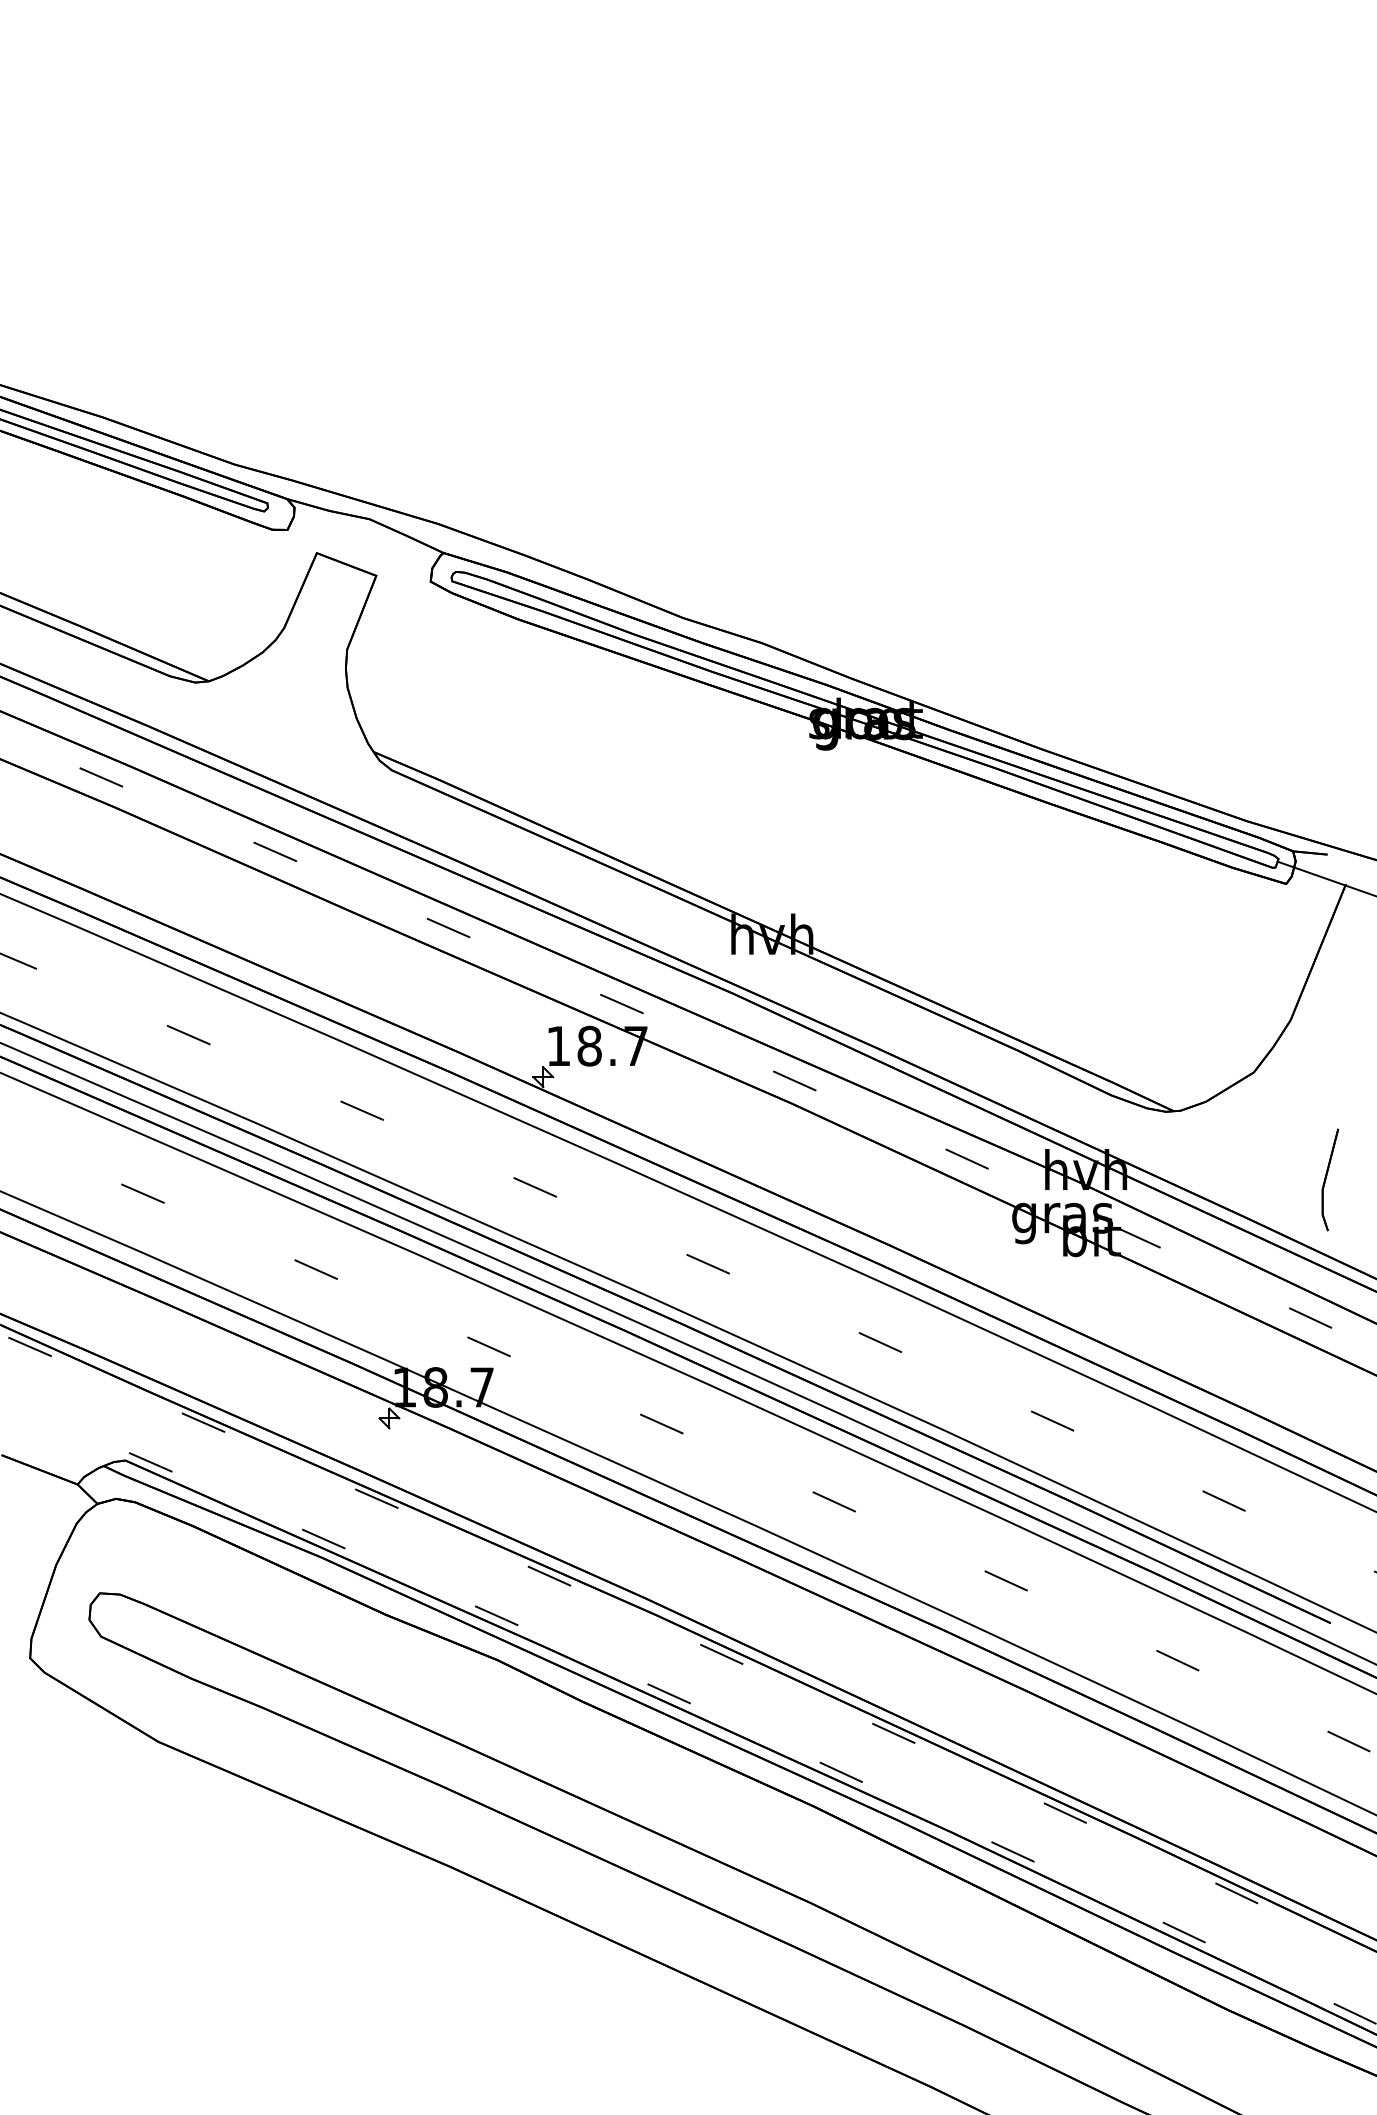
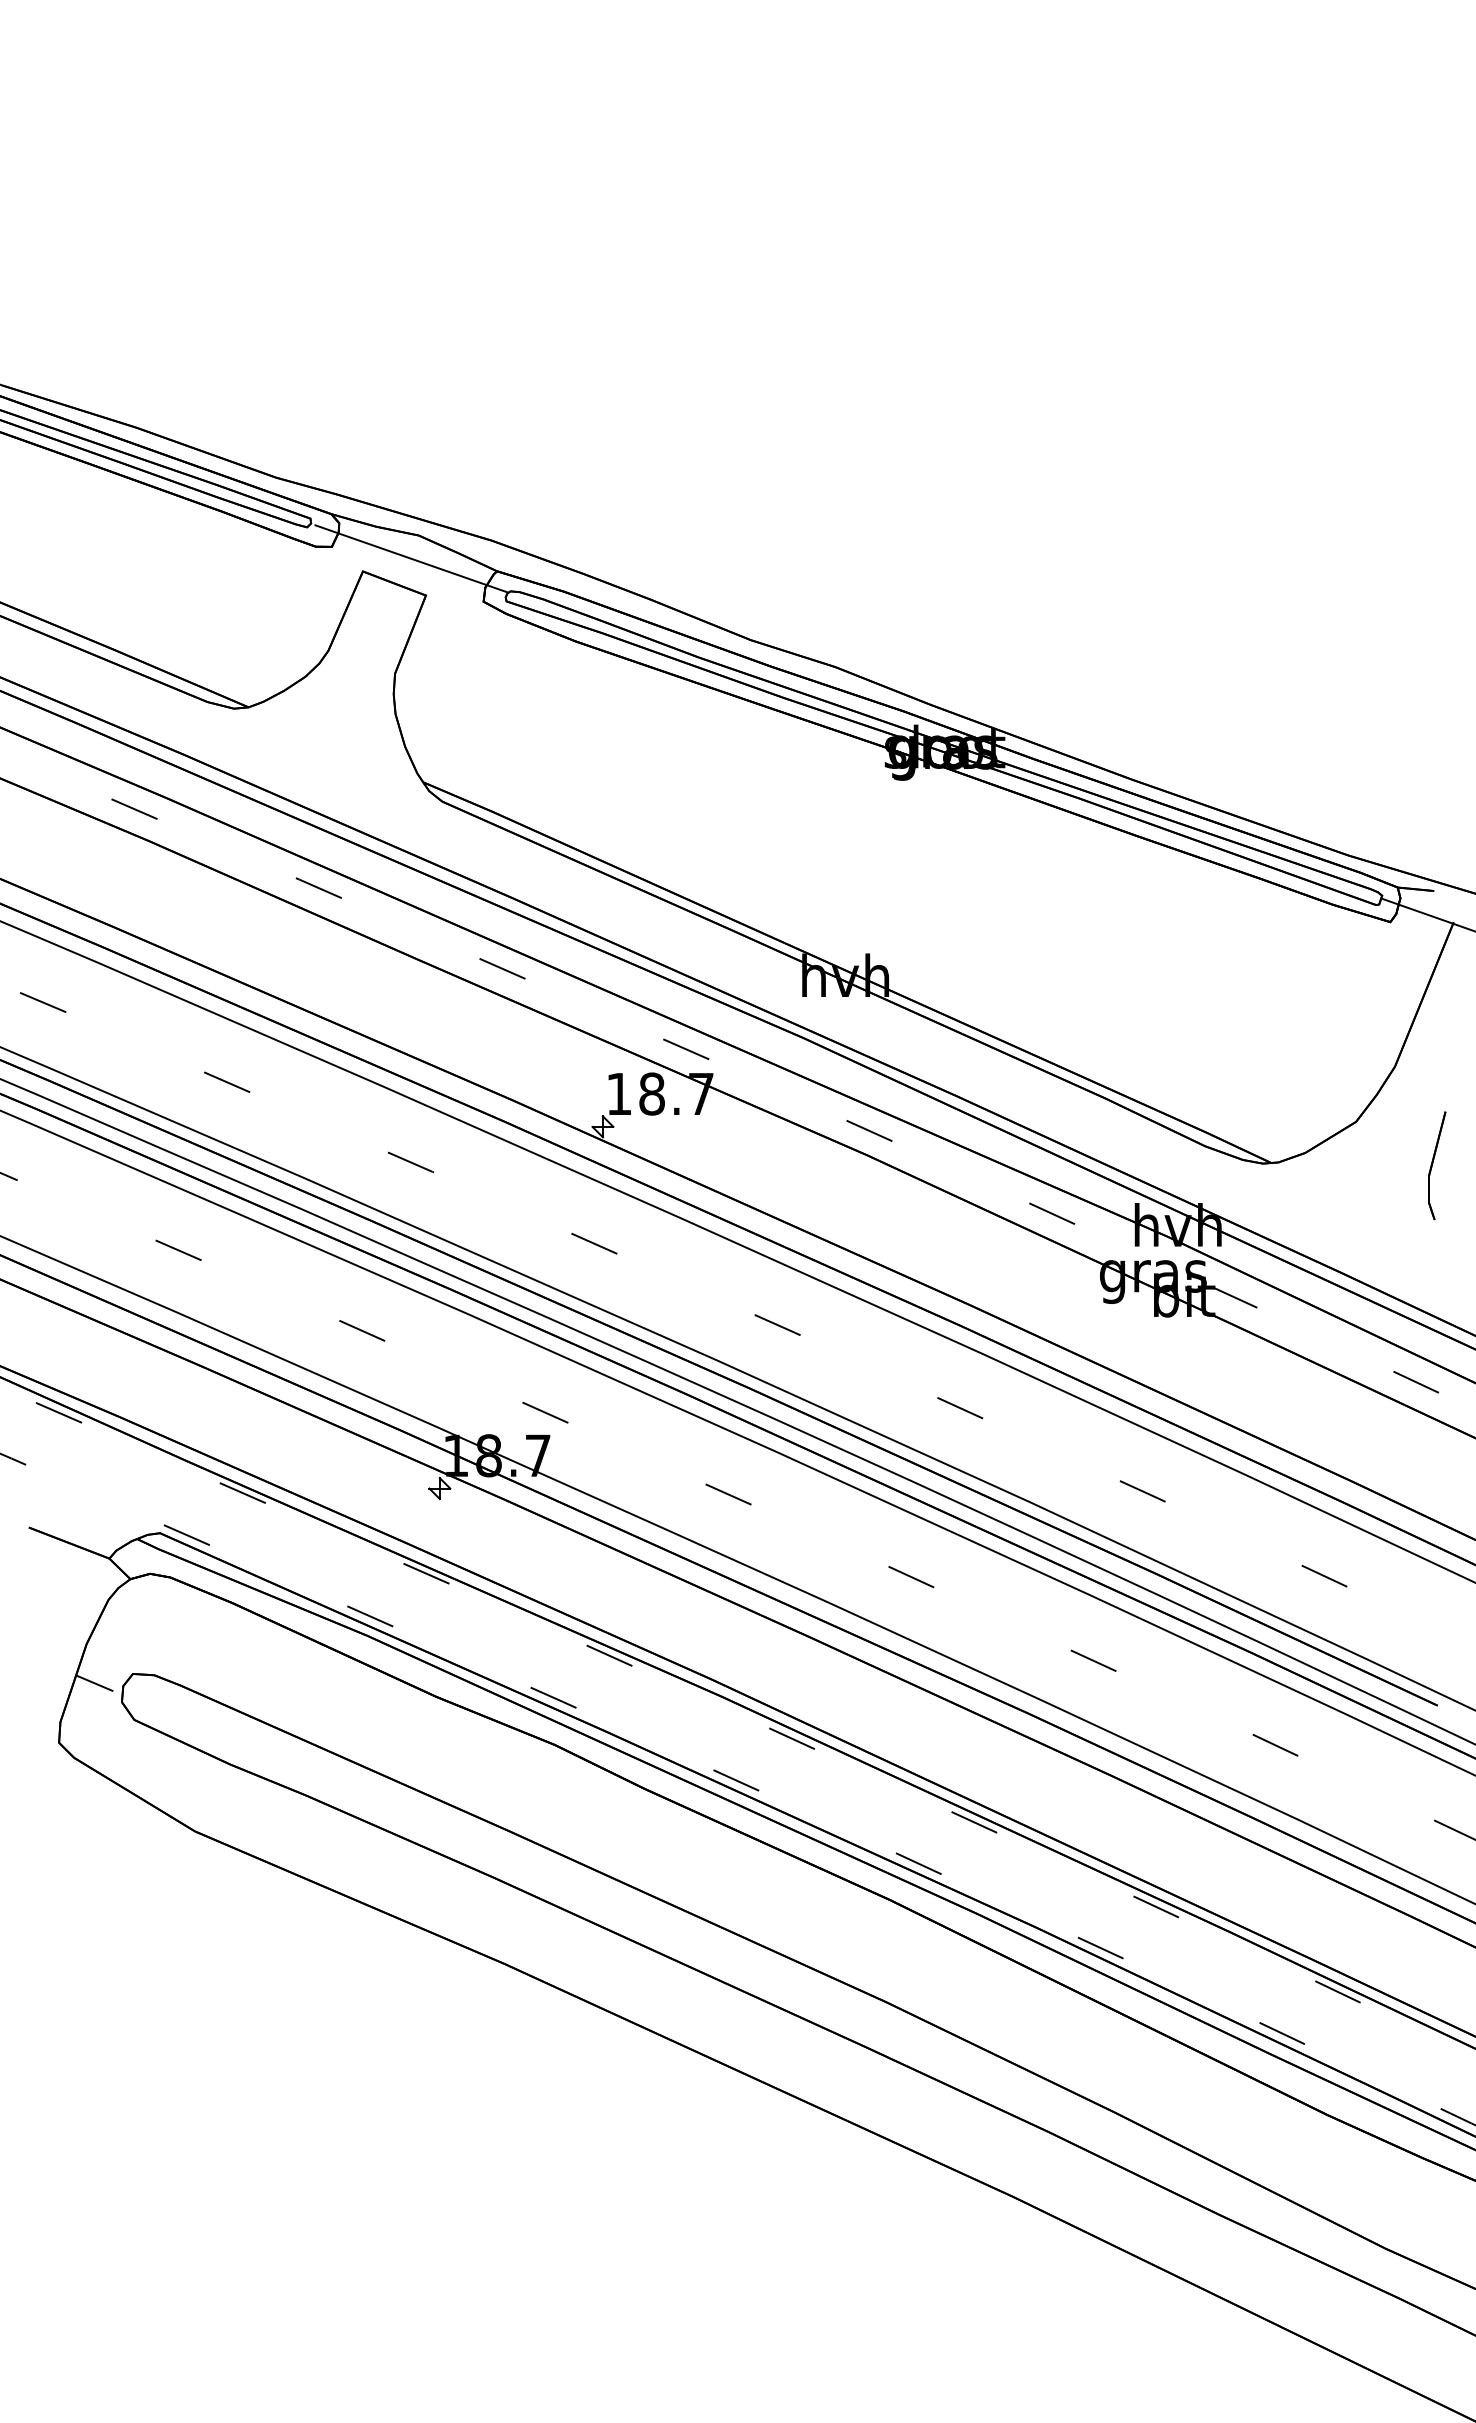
line: (362, 540) -> (411, 558), added
part: (1330, 1179) -> (1437, 1165), moved
line: (63, 1601) -> (94, 1682), added

